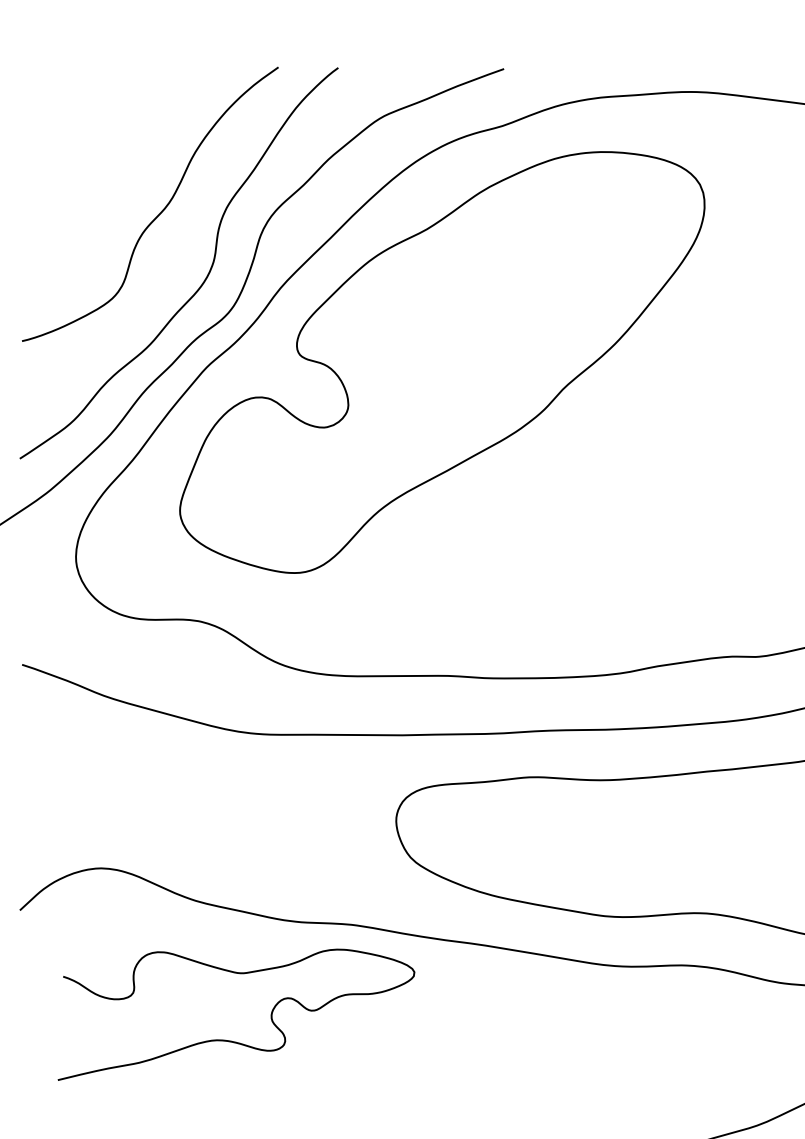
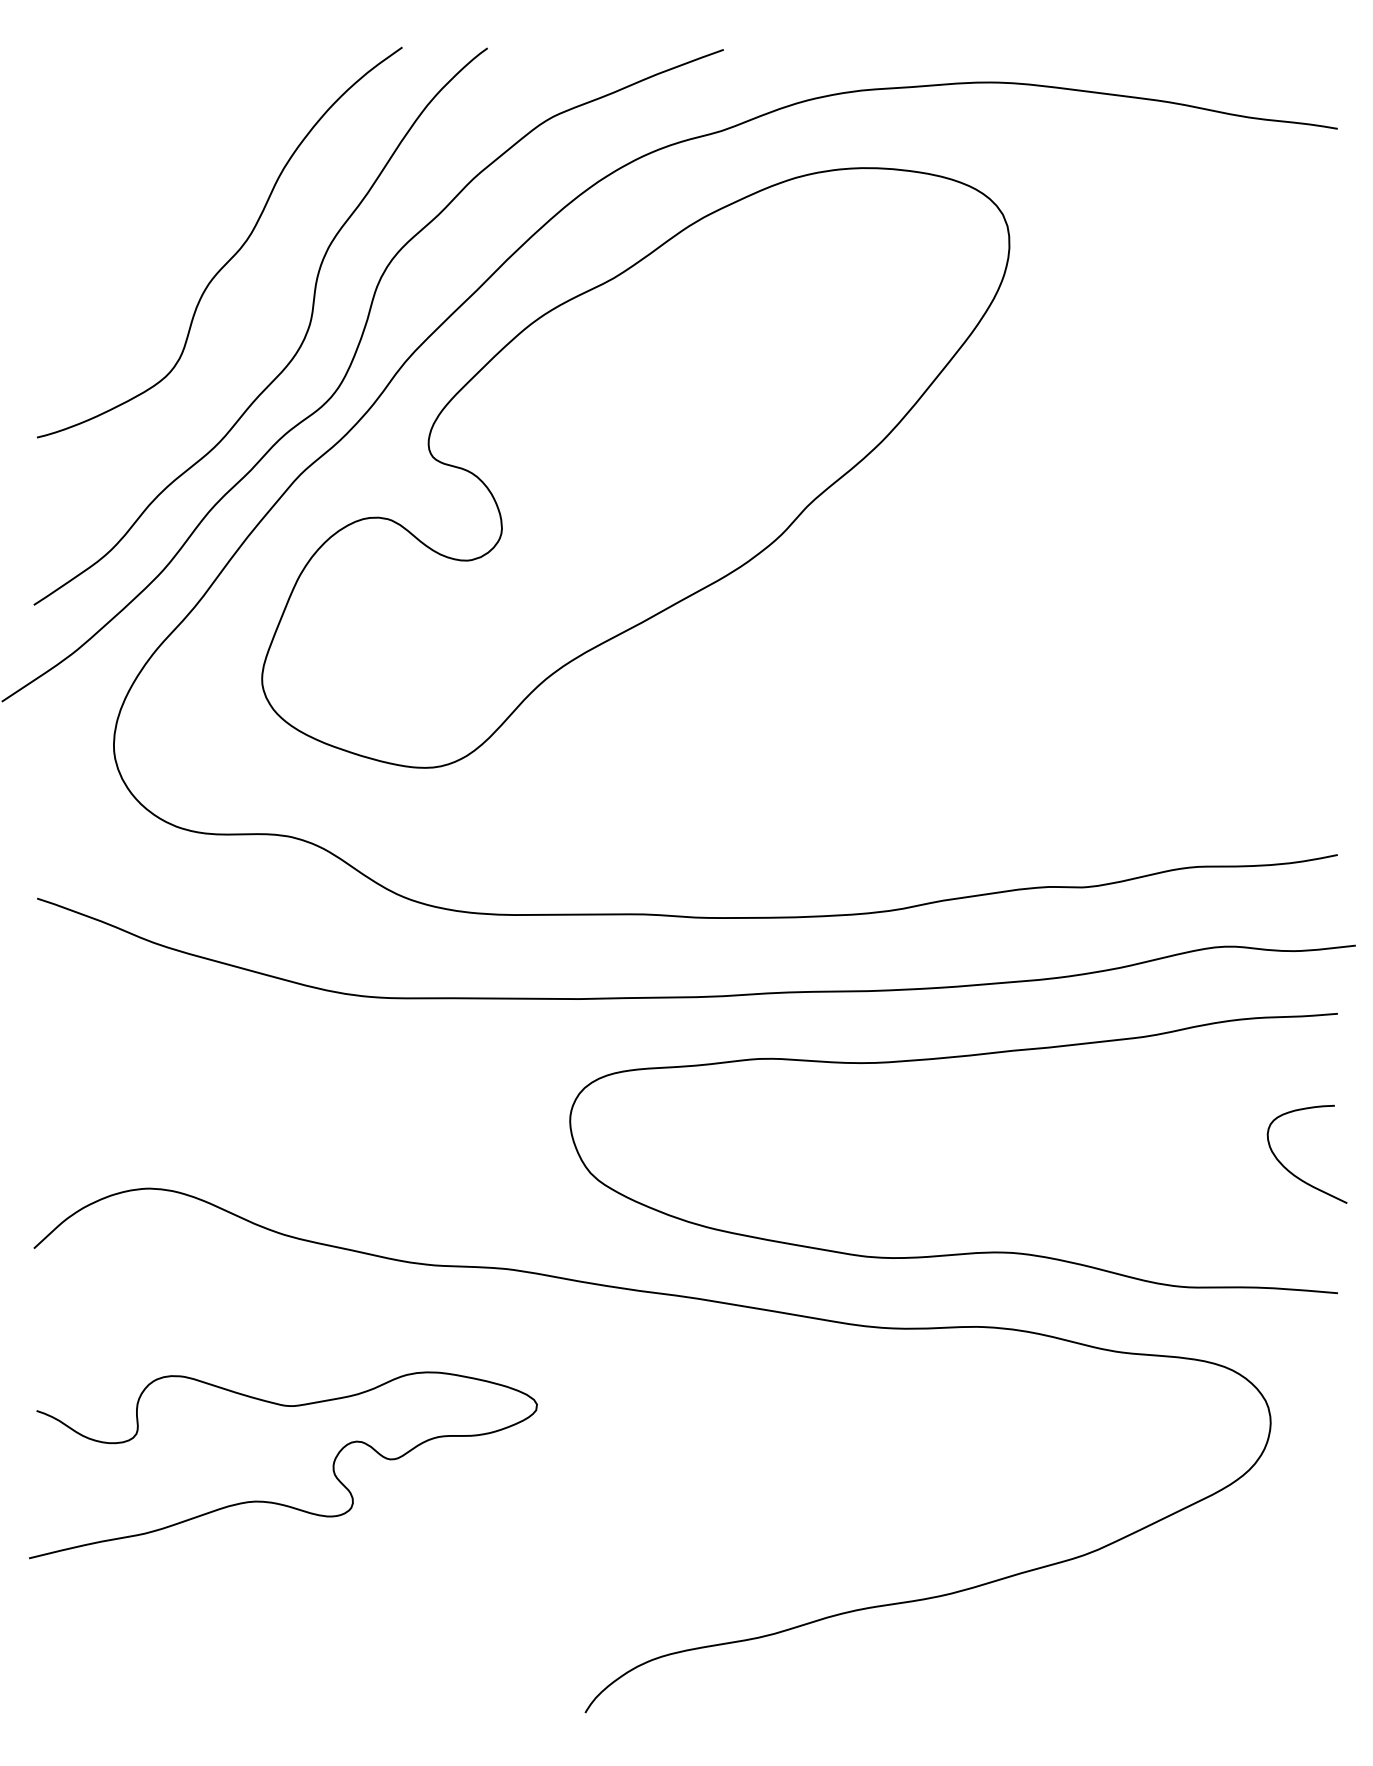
curve: (232, 1040) -> (277, 1502), moved

